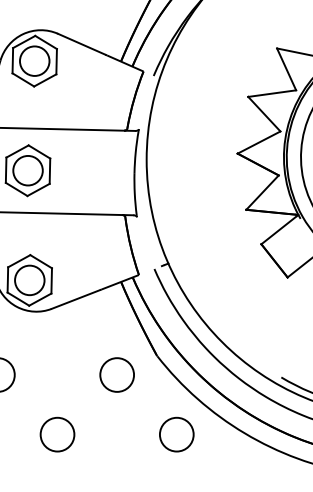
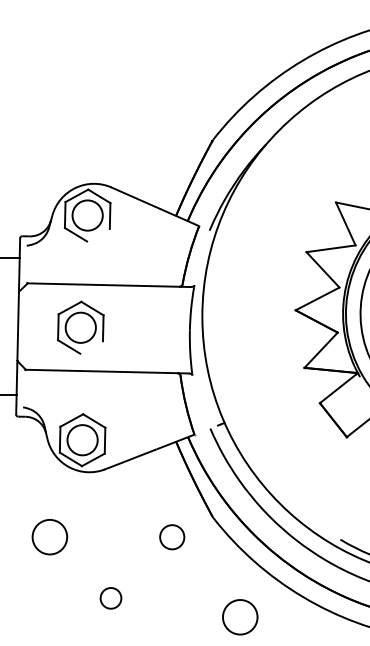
line: (45, 80) -> (98, 235), removed
line: (38, 189) -> (91, 347), removed
circle: (117, 375) -> (172, 537), size x0.7
circle: (57, 434) -> (110, 598), size x0.6
circle: (177, 434) -> (240, 617), moved

